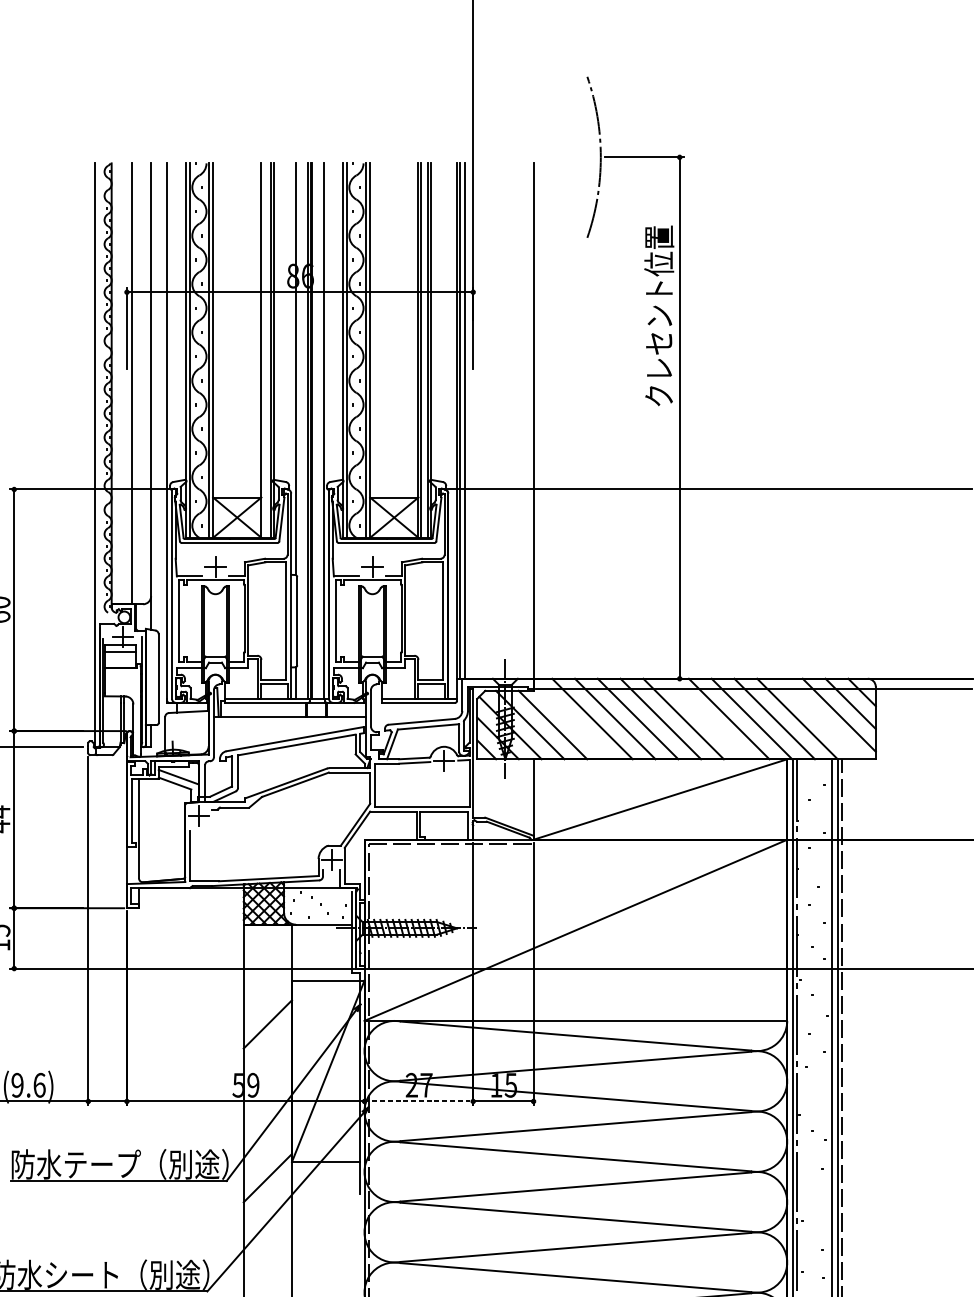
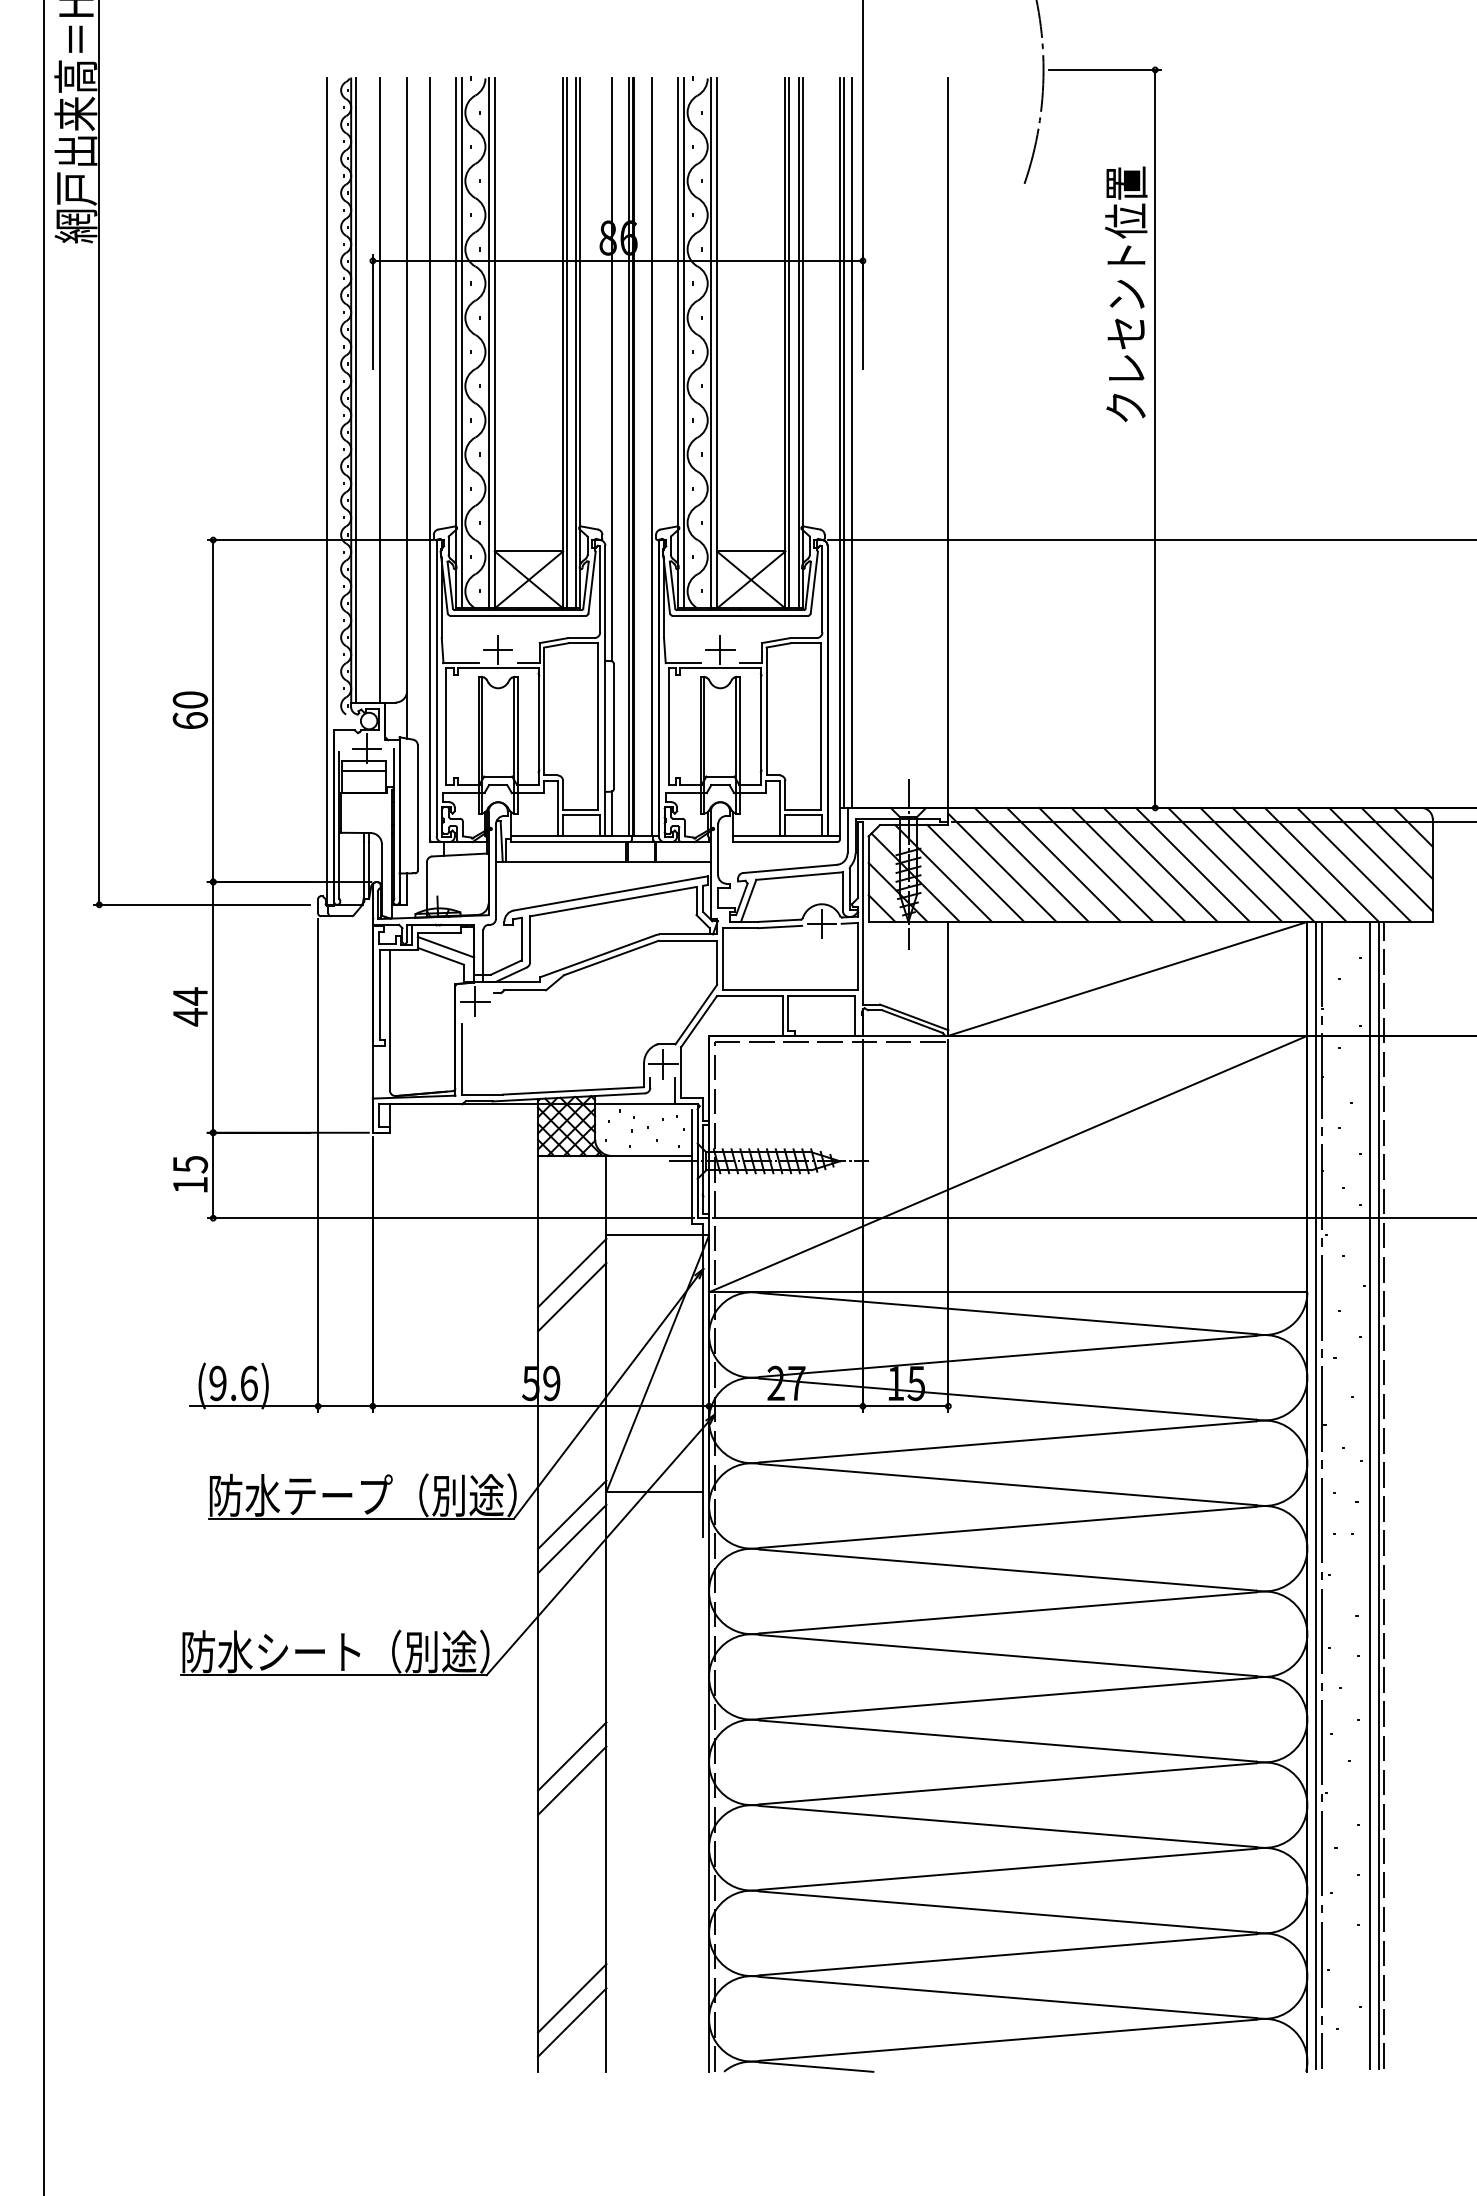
line: (264, 350) -> (567, 343), added
line: (114, 383) -> (355, 390), added
line: (706, 718) -> (1192, 864), added
line: (820, 718) -> (1354, 864), added
line: (571, 720) -> (1002, 867), added
line: (268, 1006) -> (572, 1272), added
line: (418, 1101) -> (785, 1406), dashed -> solid
line: (268, 1194) -> (572, 1538), added

